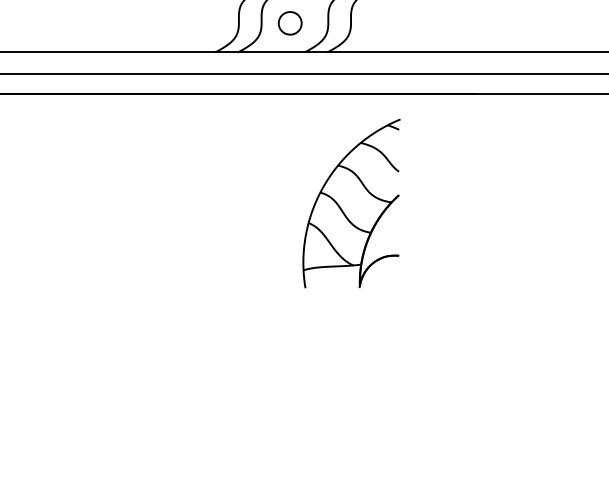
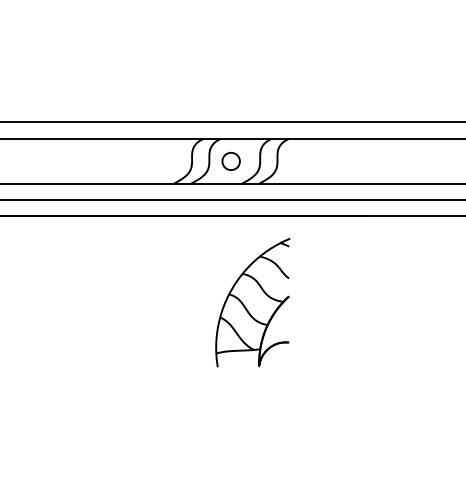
part: (351, 203) -> (252, 302), moved

